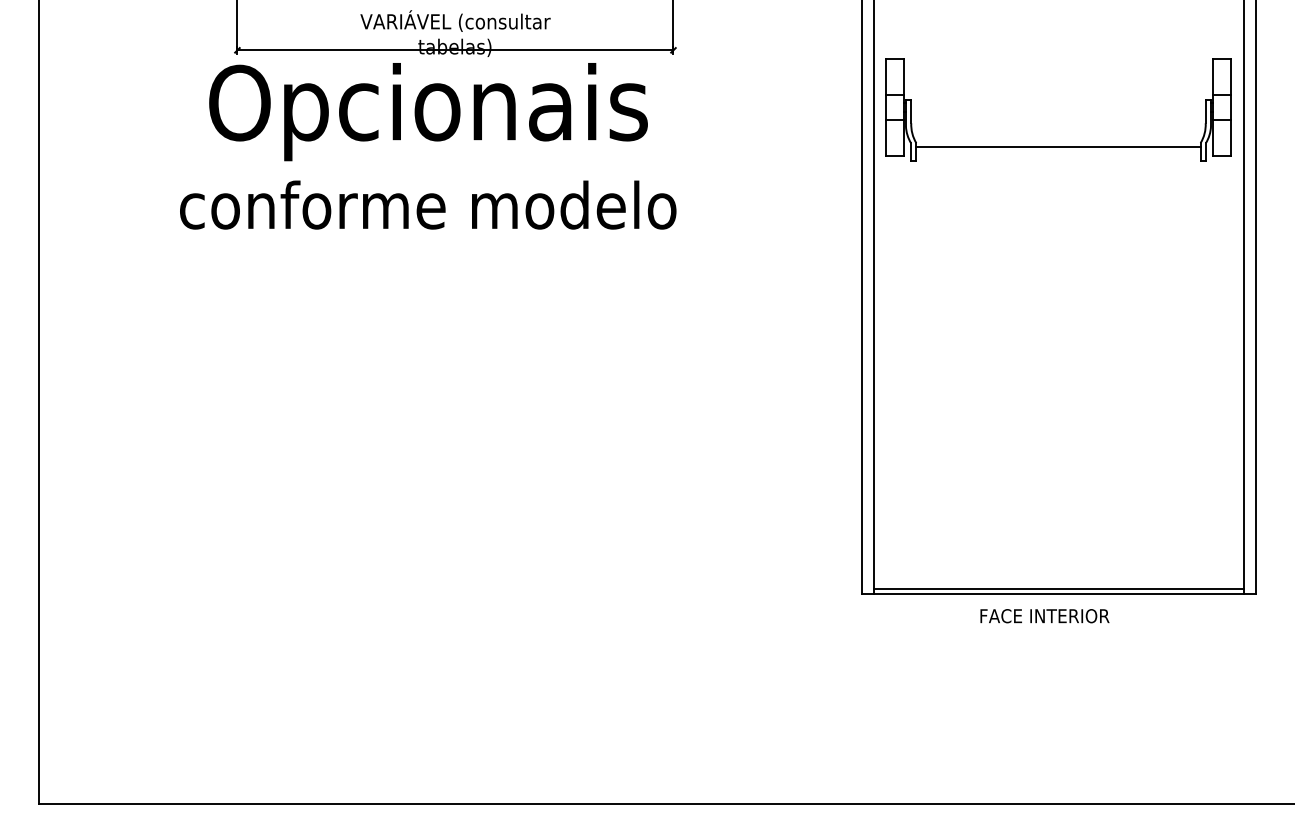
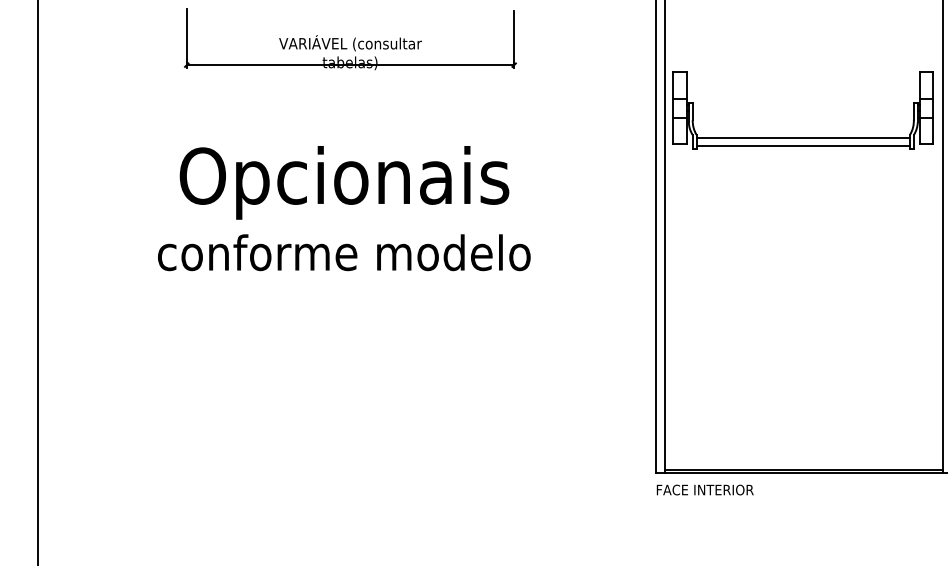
text: (428, 146) -> (344, 208), moved
line: (1058, 158) -> (803, 146), added
text: (1044, 616) -> (704, 490), moved

